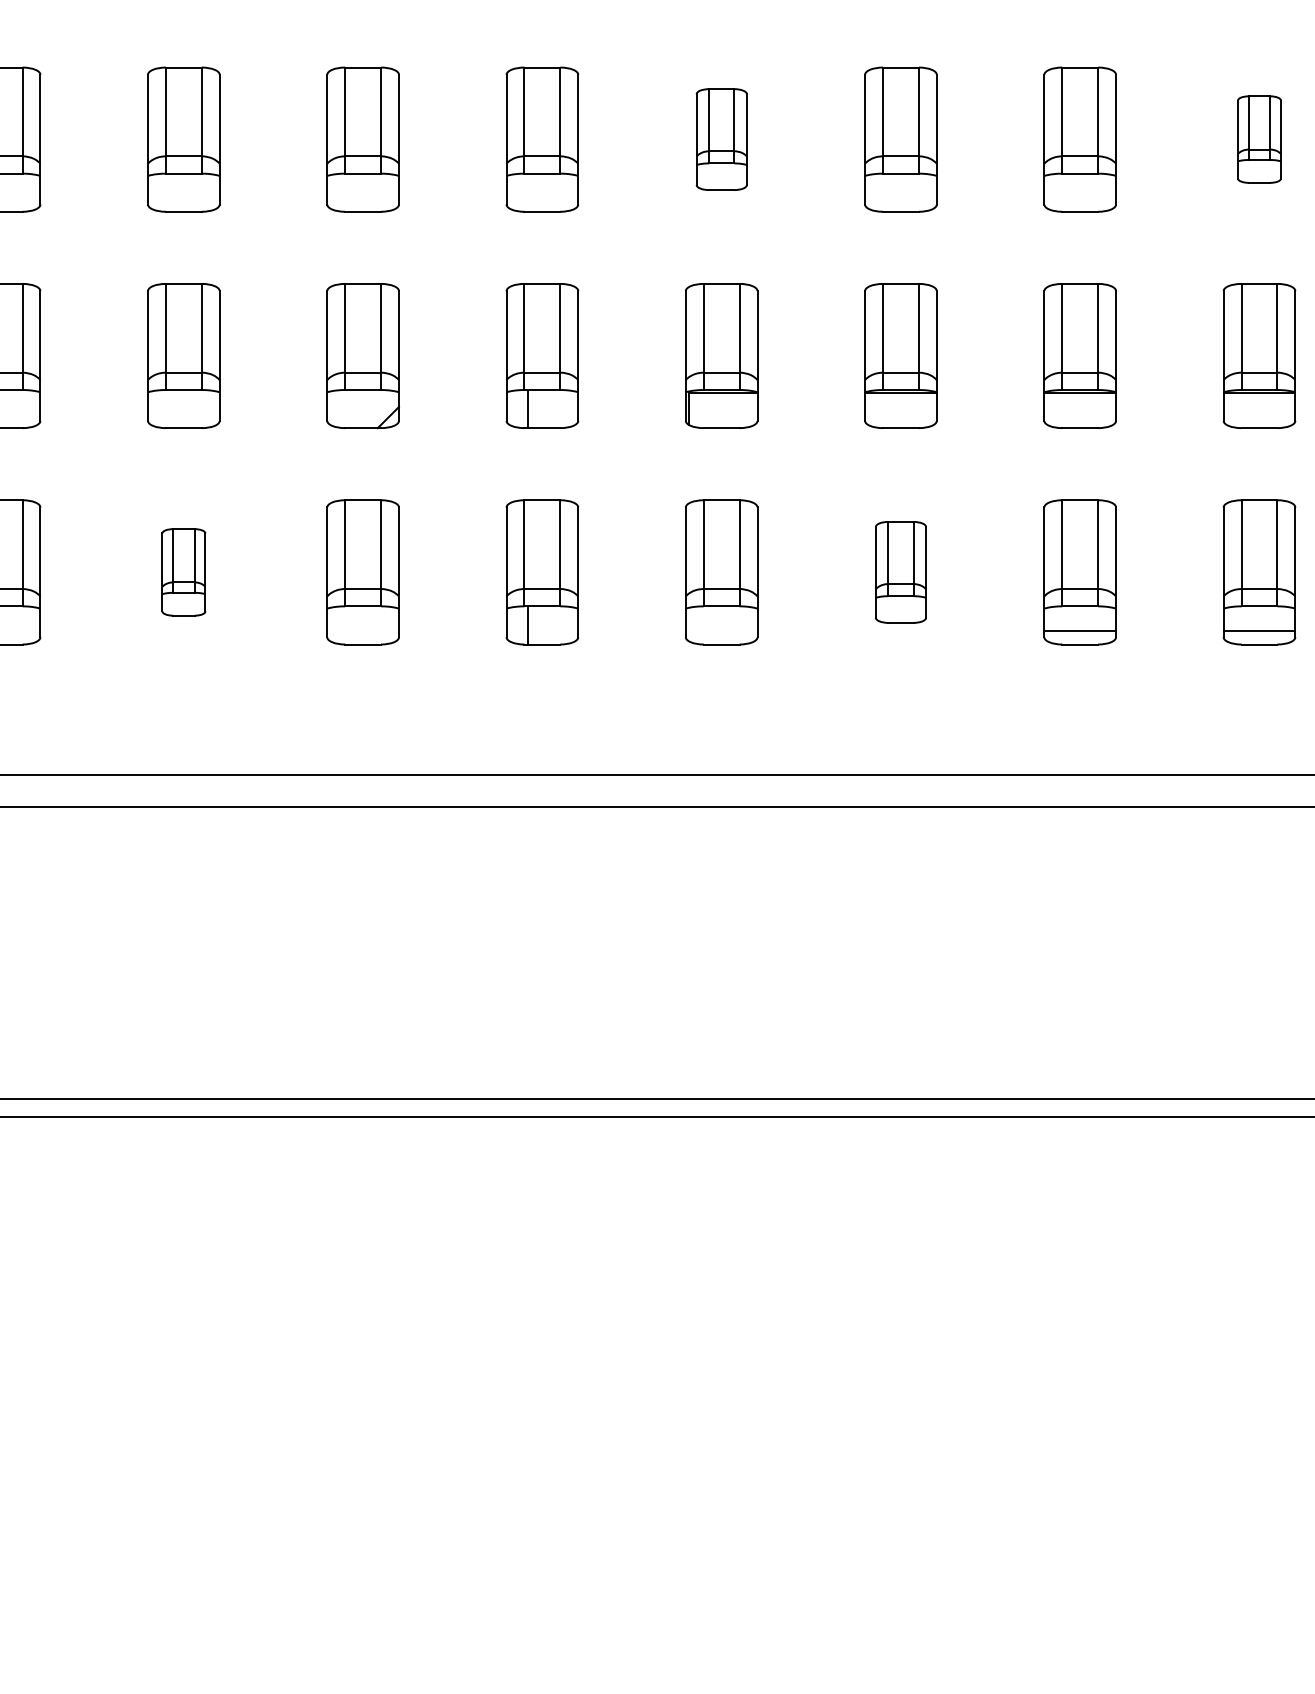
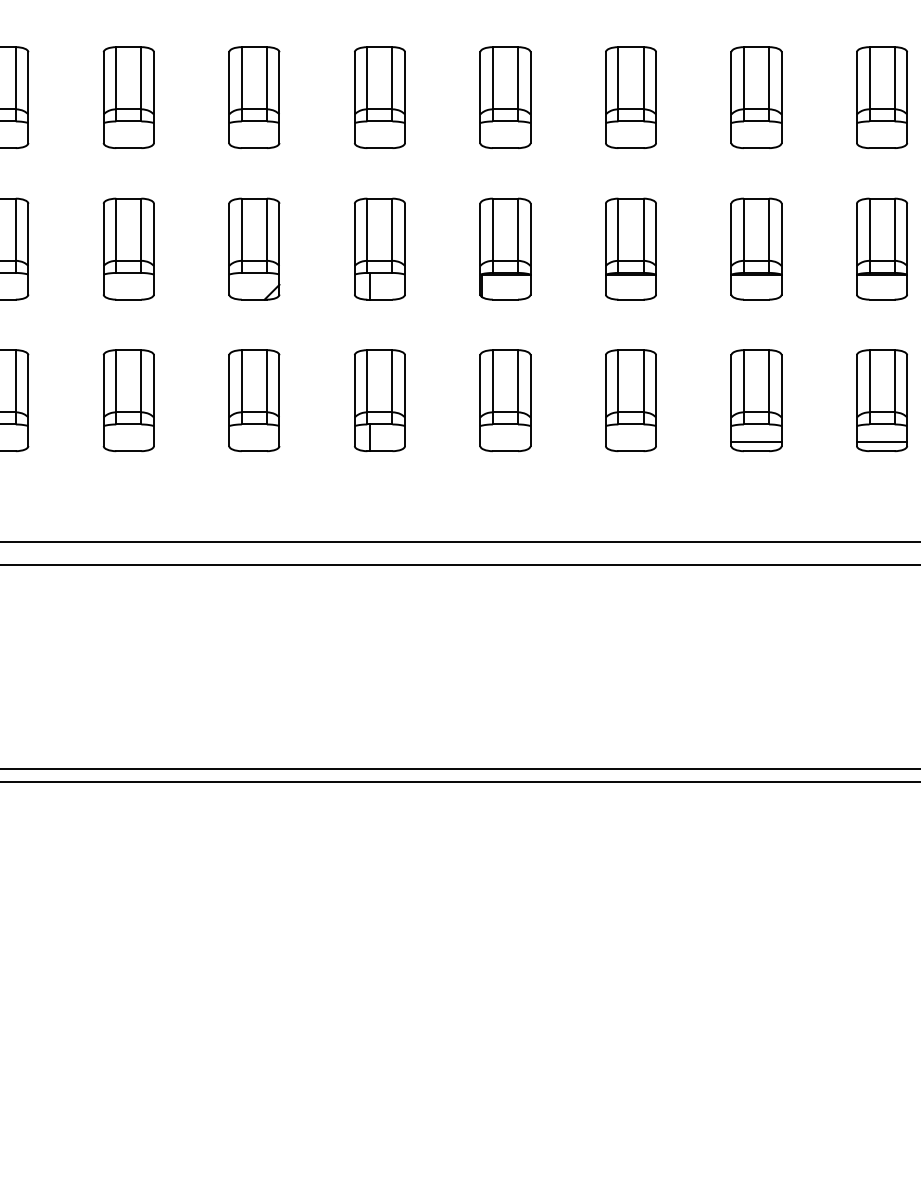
part: (721, 139) -> (505, 97), size x1.43
part: (1259, 139) -> (882, 97), size x1.67
part: (183, 572) -> (128, 400), size x1.67
part: (900, 572) -> (630, 400), size x1.43

